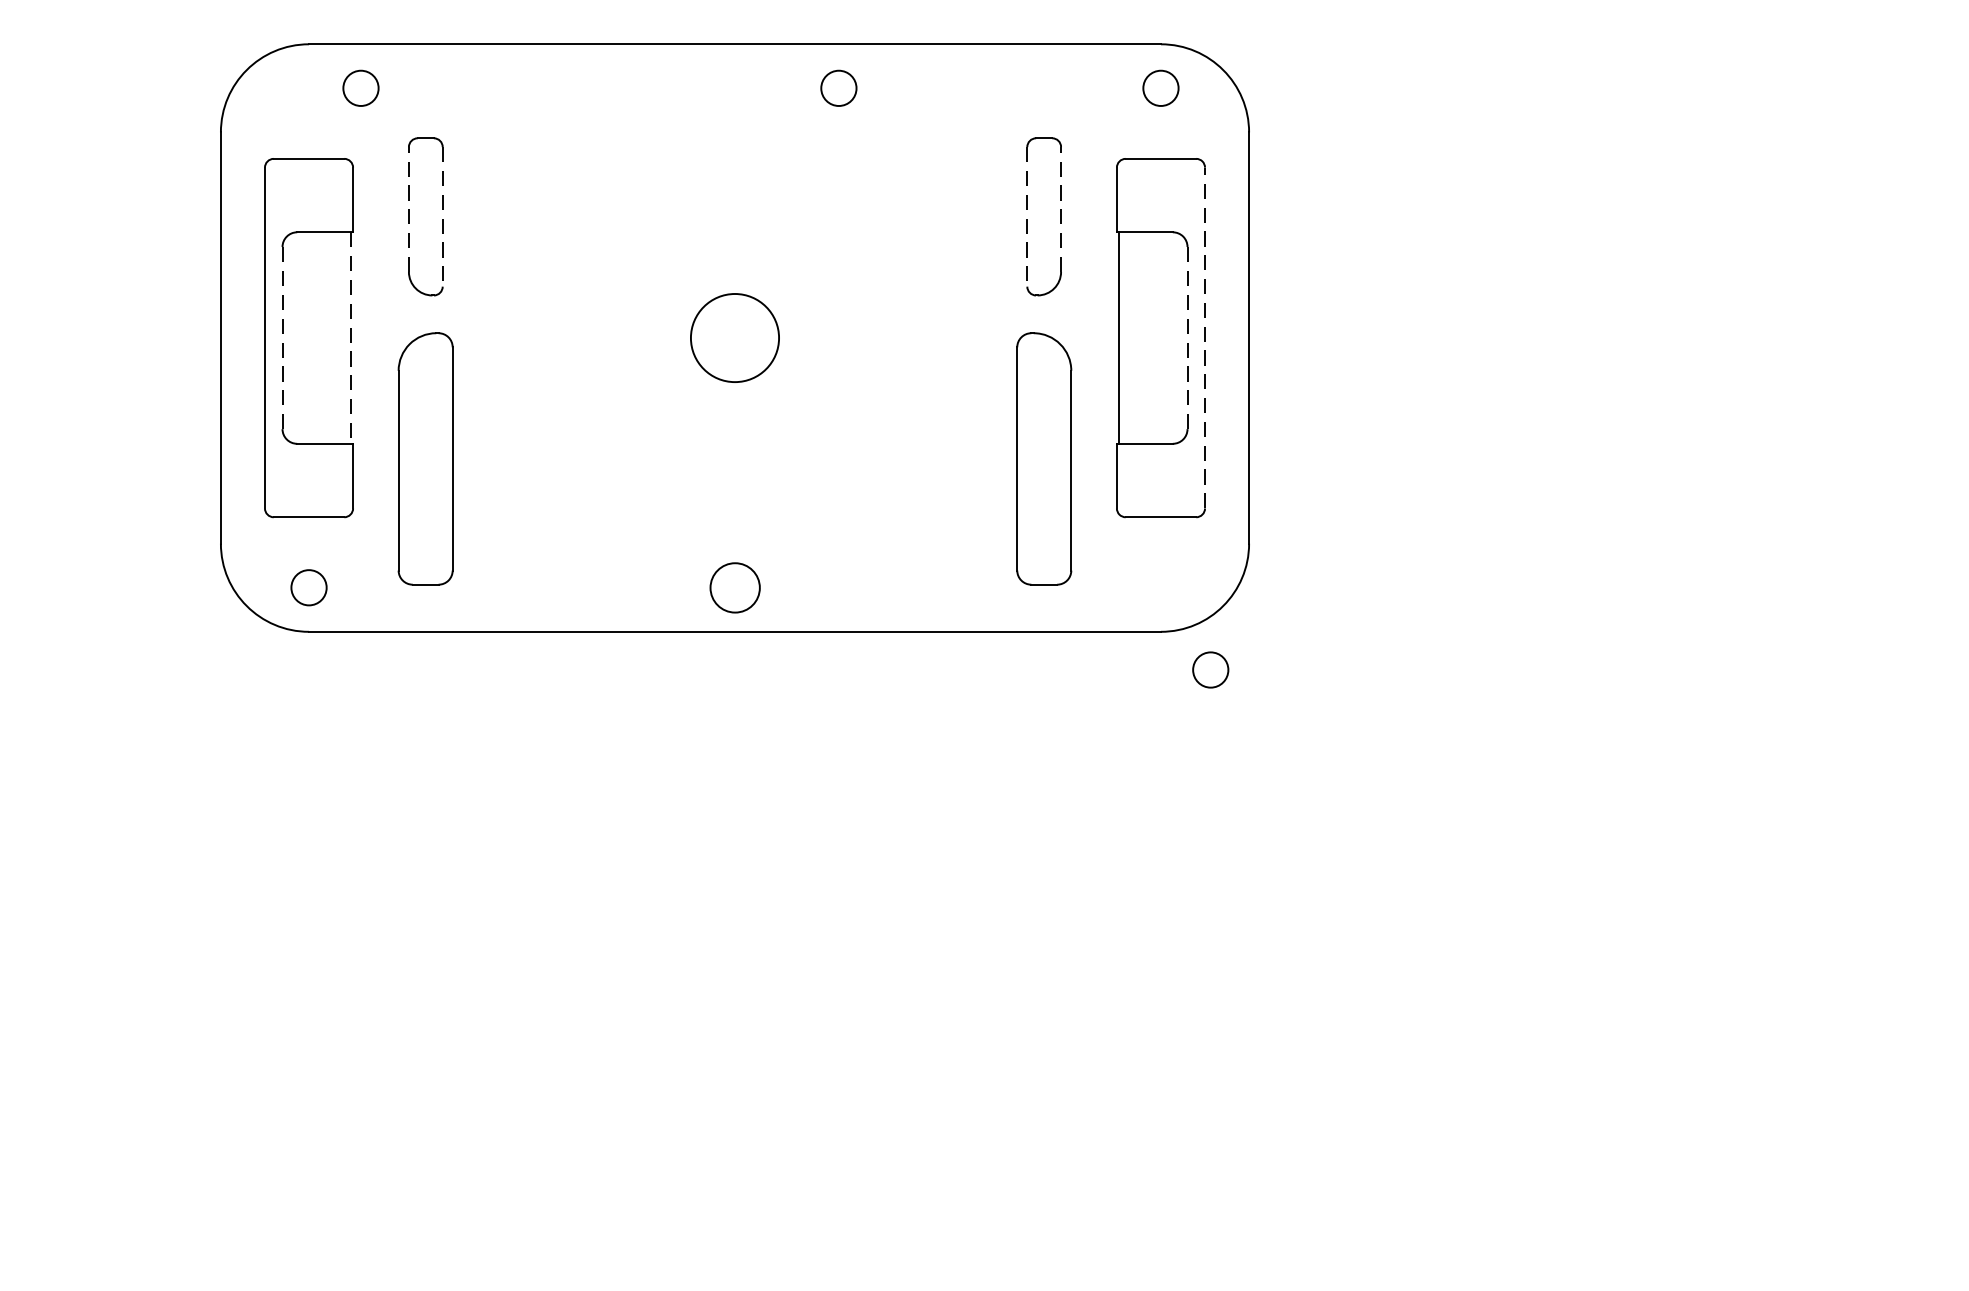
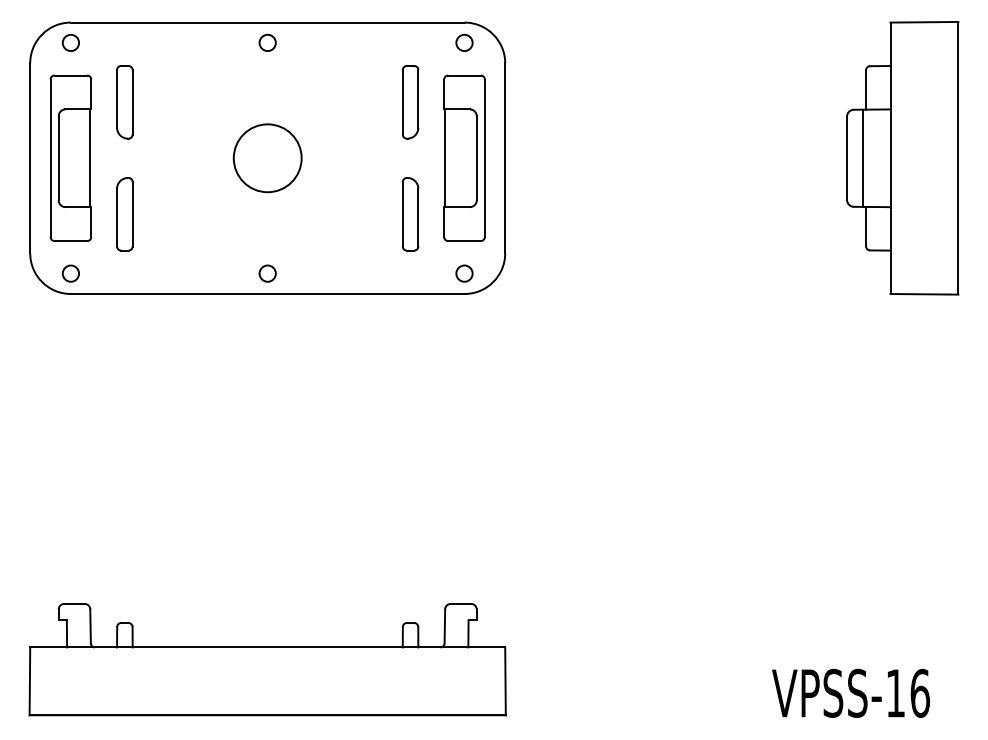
circle: (360, 87) -> (70, 42), moved
circle: (838, 87) -> (267, 42), moved
line: (409, 208) -> (117, 98), dashed -> solid
line: (1061, 208) -> (418, 98), dashed -> solid
line: (442, 217) -> (132, 102), dashed -> solid
line: (1026, 217) -> (402, 102), dashed -> solid
line: (282, 336) -> (58, 157), dashed -> solid
line: (1186, 336) -> (476, 157), dashed -> solid
line: (351, 338) -> (90, 158), dashed -> solid
circle: (734, 338) -> (267, 158), size x1.67
line: (1204, 338) -> (484, 158), dashed -> solid
part: (424, 459) -> (124, 214), size x0.62
part: (1044, 459) -> (410, 214), size x0.62
circle: (734, 587) -> (267, 273), size x0.71
circle: (1210, 669) -> (464, 273), moved

